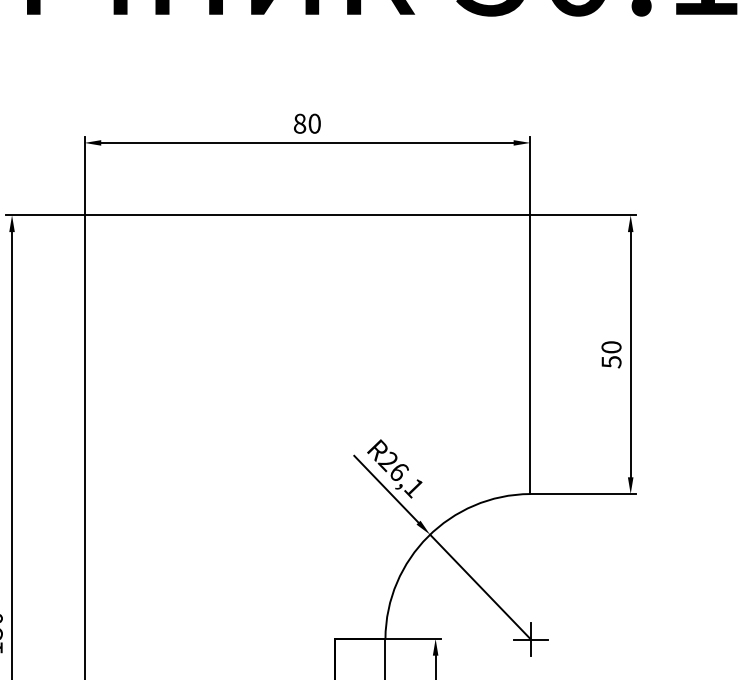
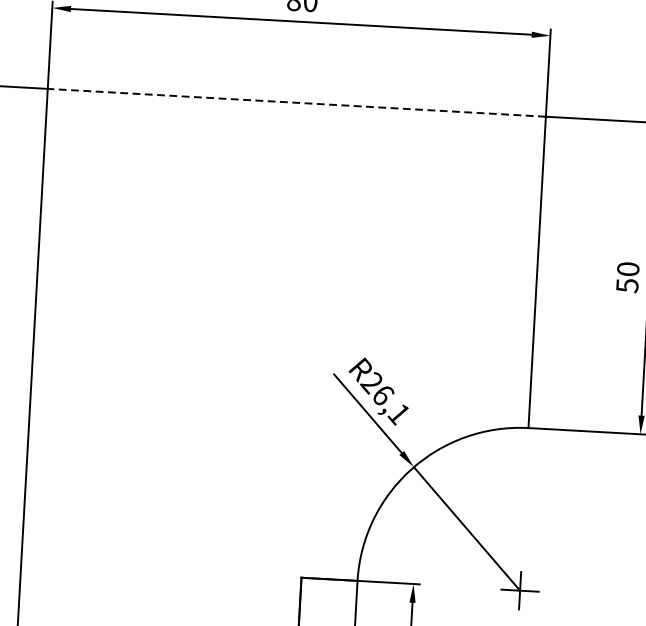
line: (307, 215) -> (296, 102), solid -> dashed

